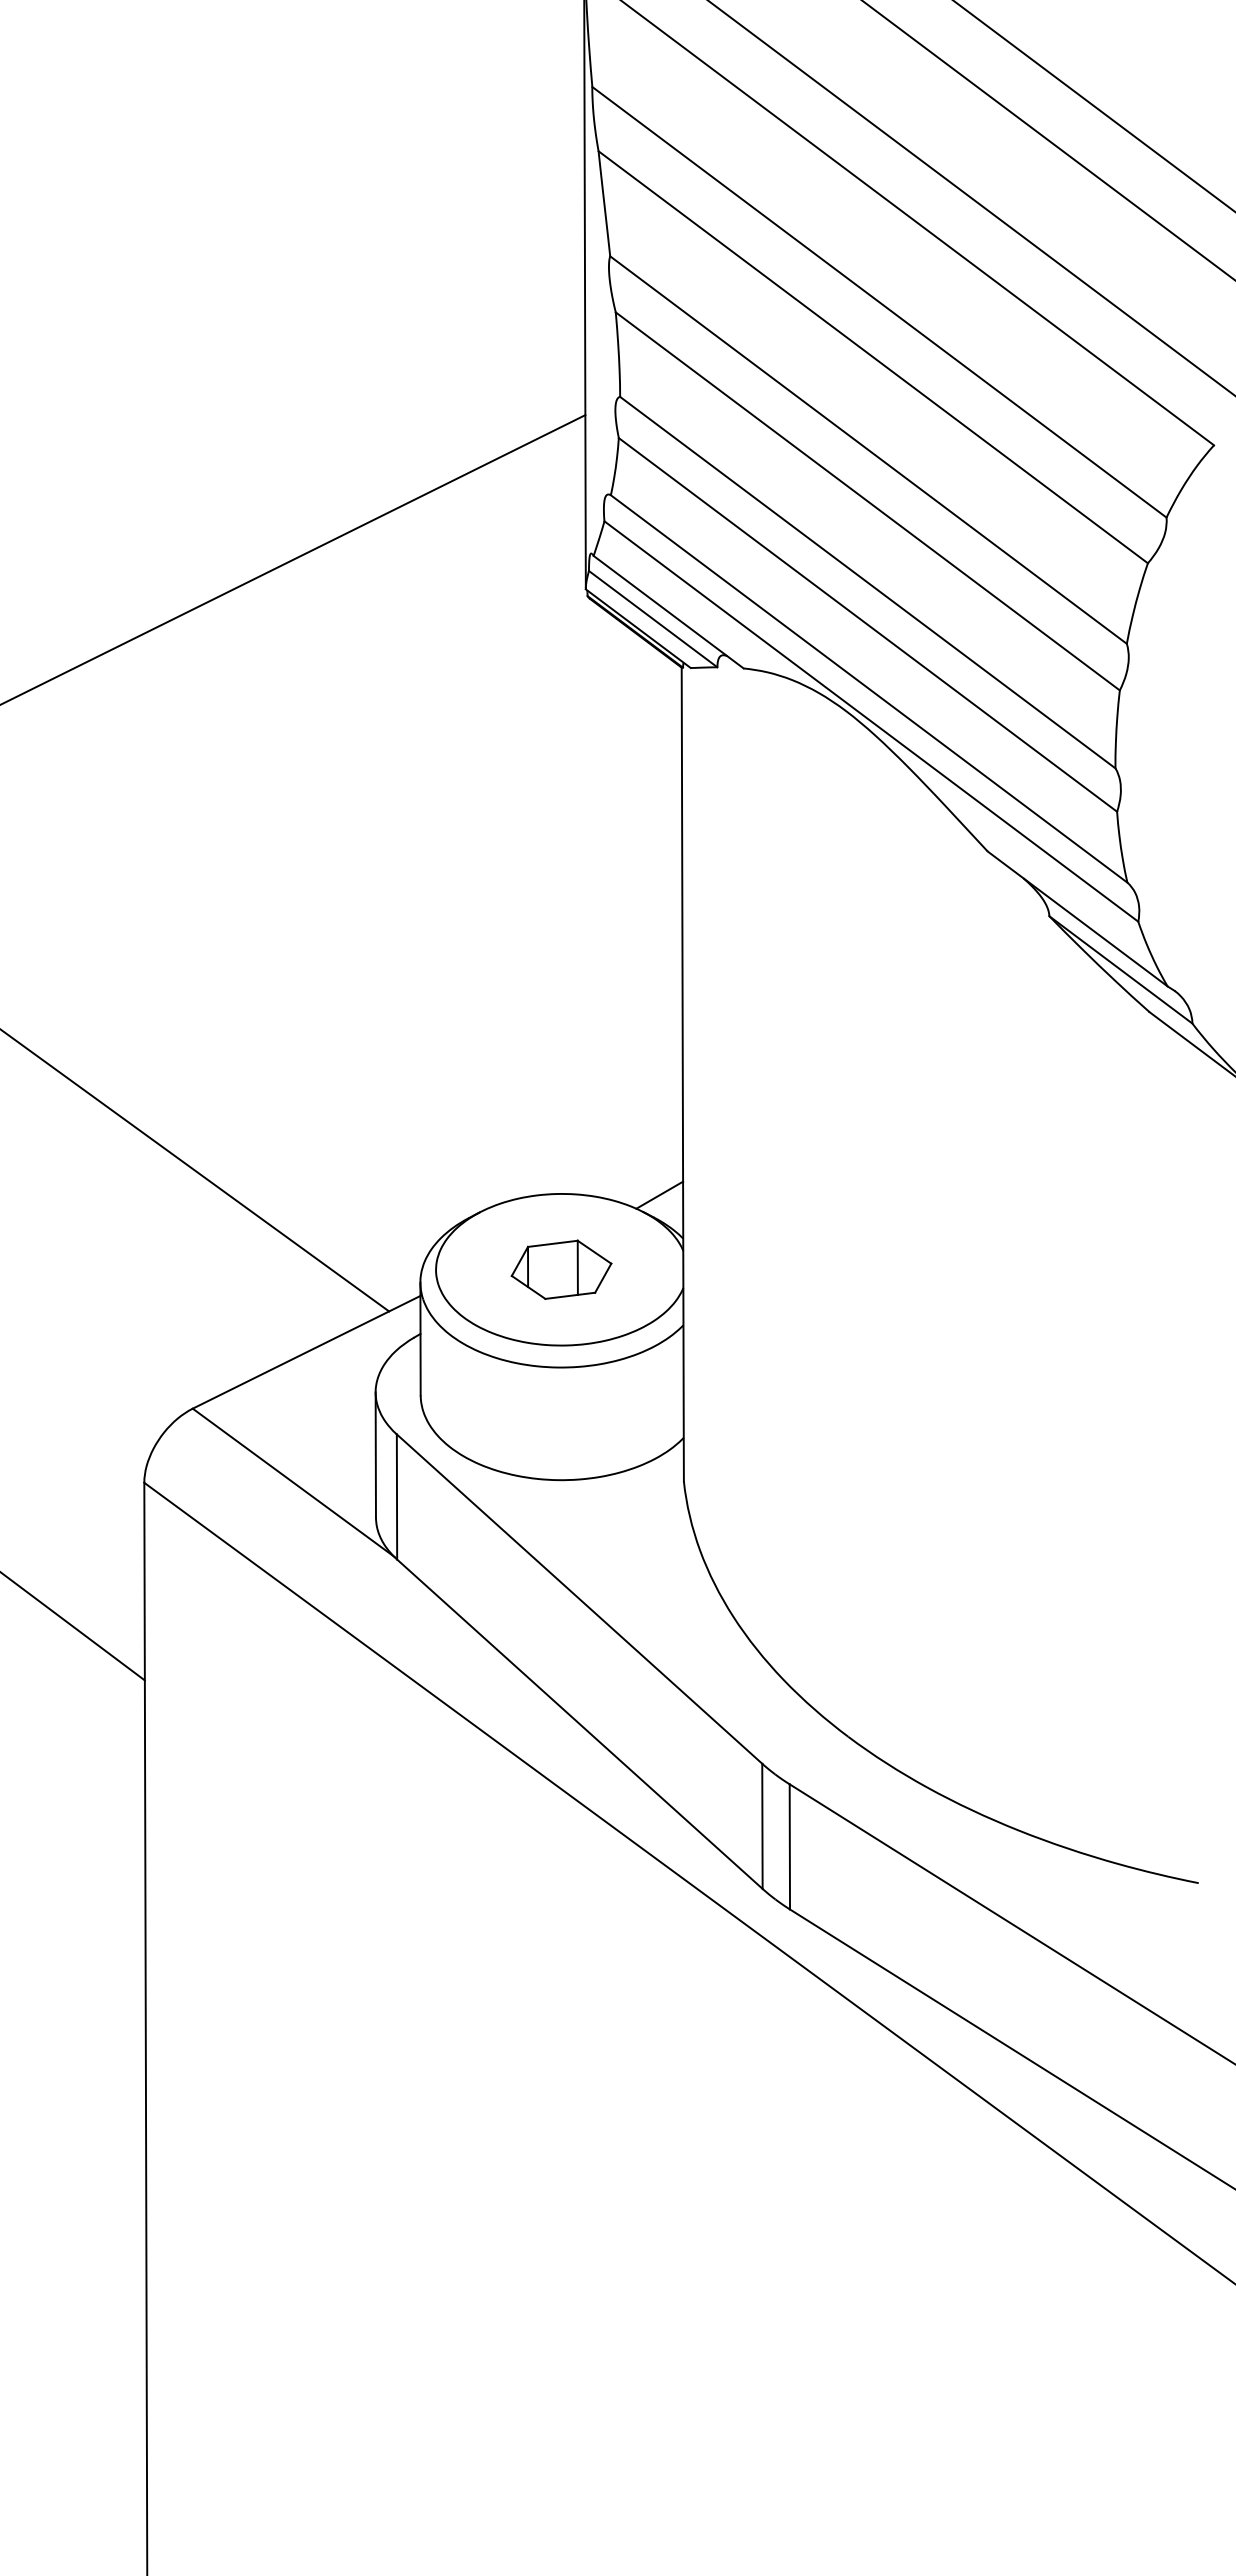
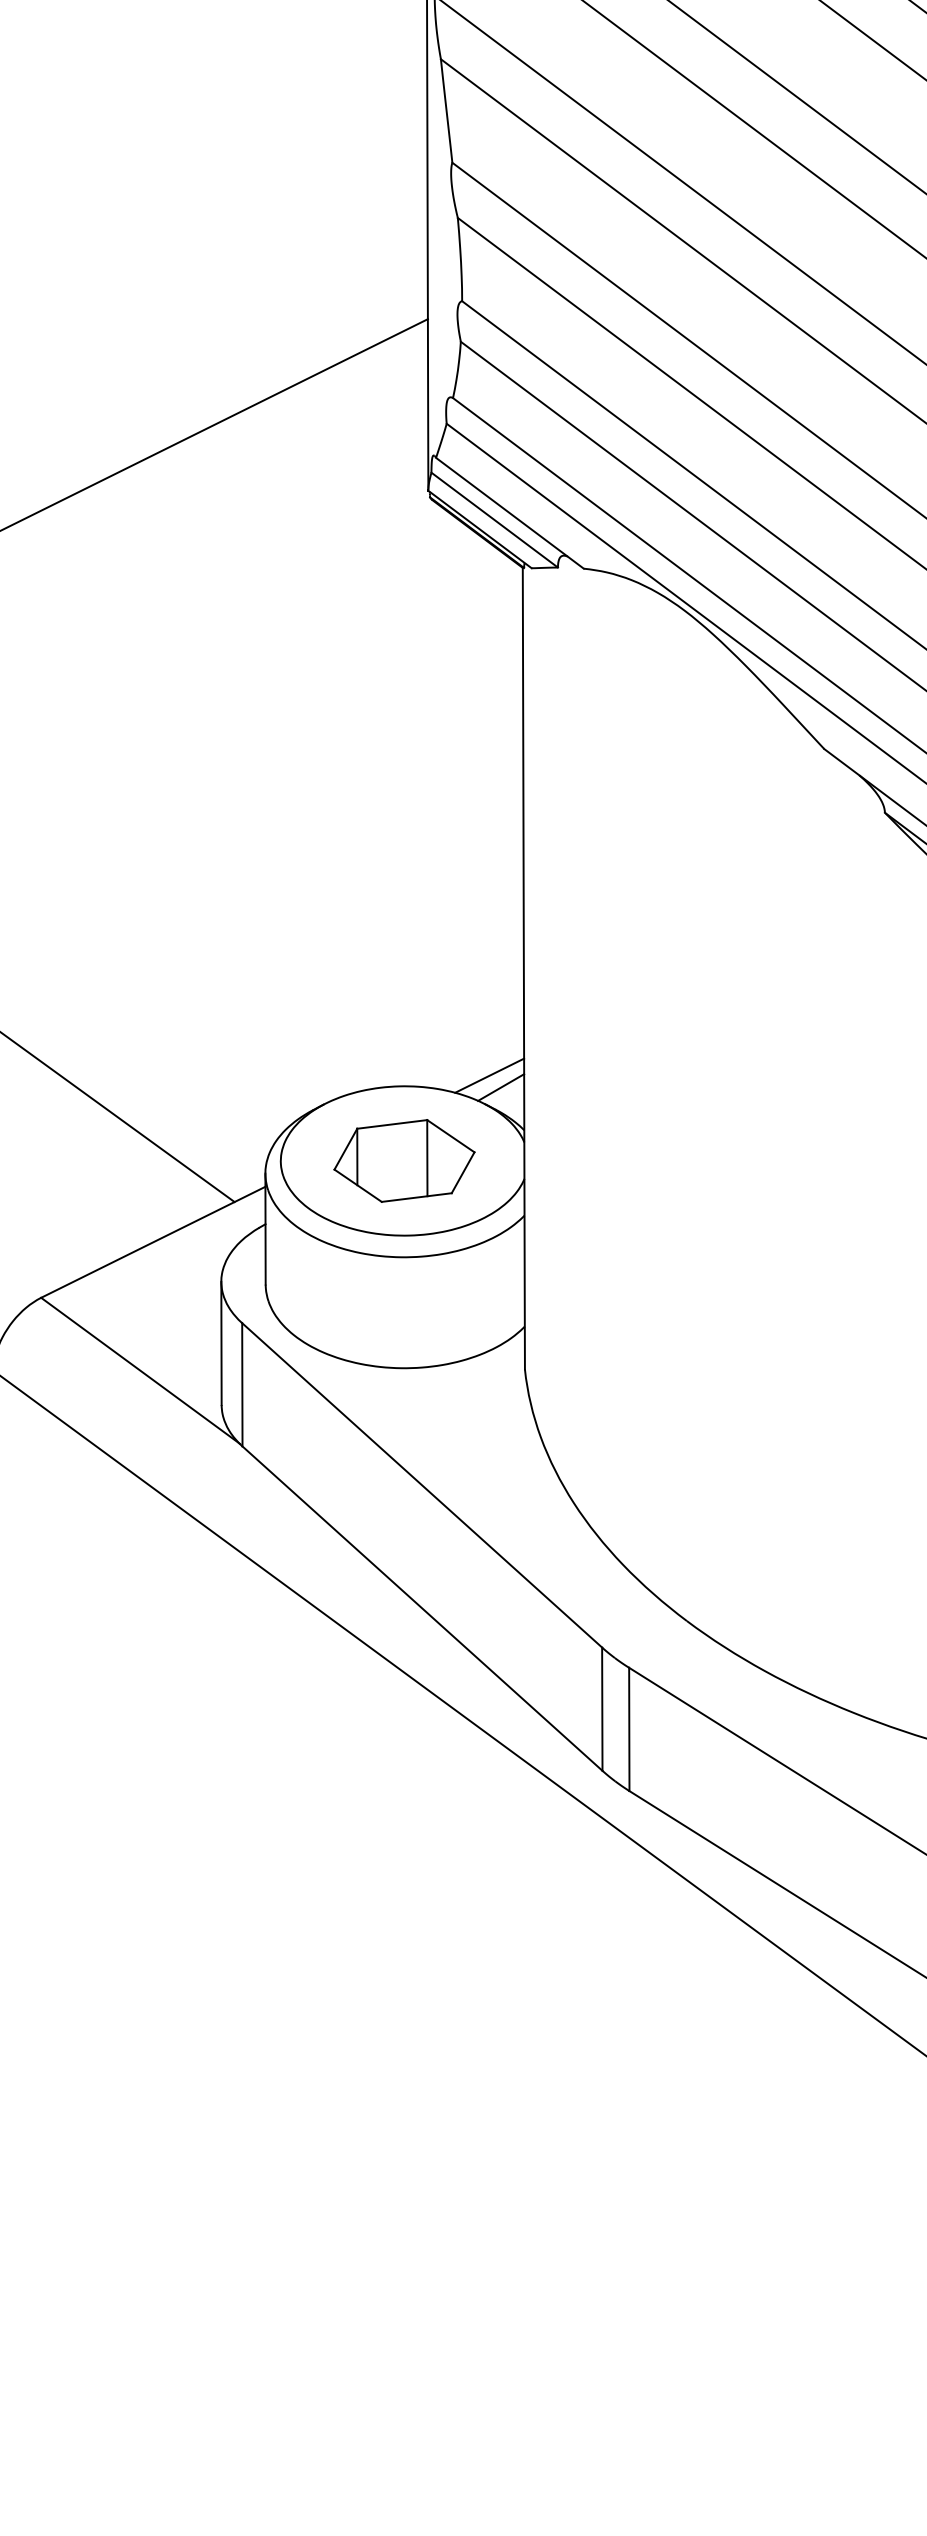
line: (648, 1182) -> (490, 1075), added
part: (561, 1269) -> (404, 1160), size x1.43

